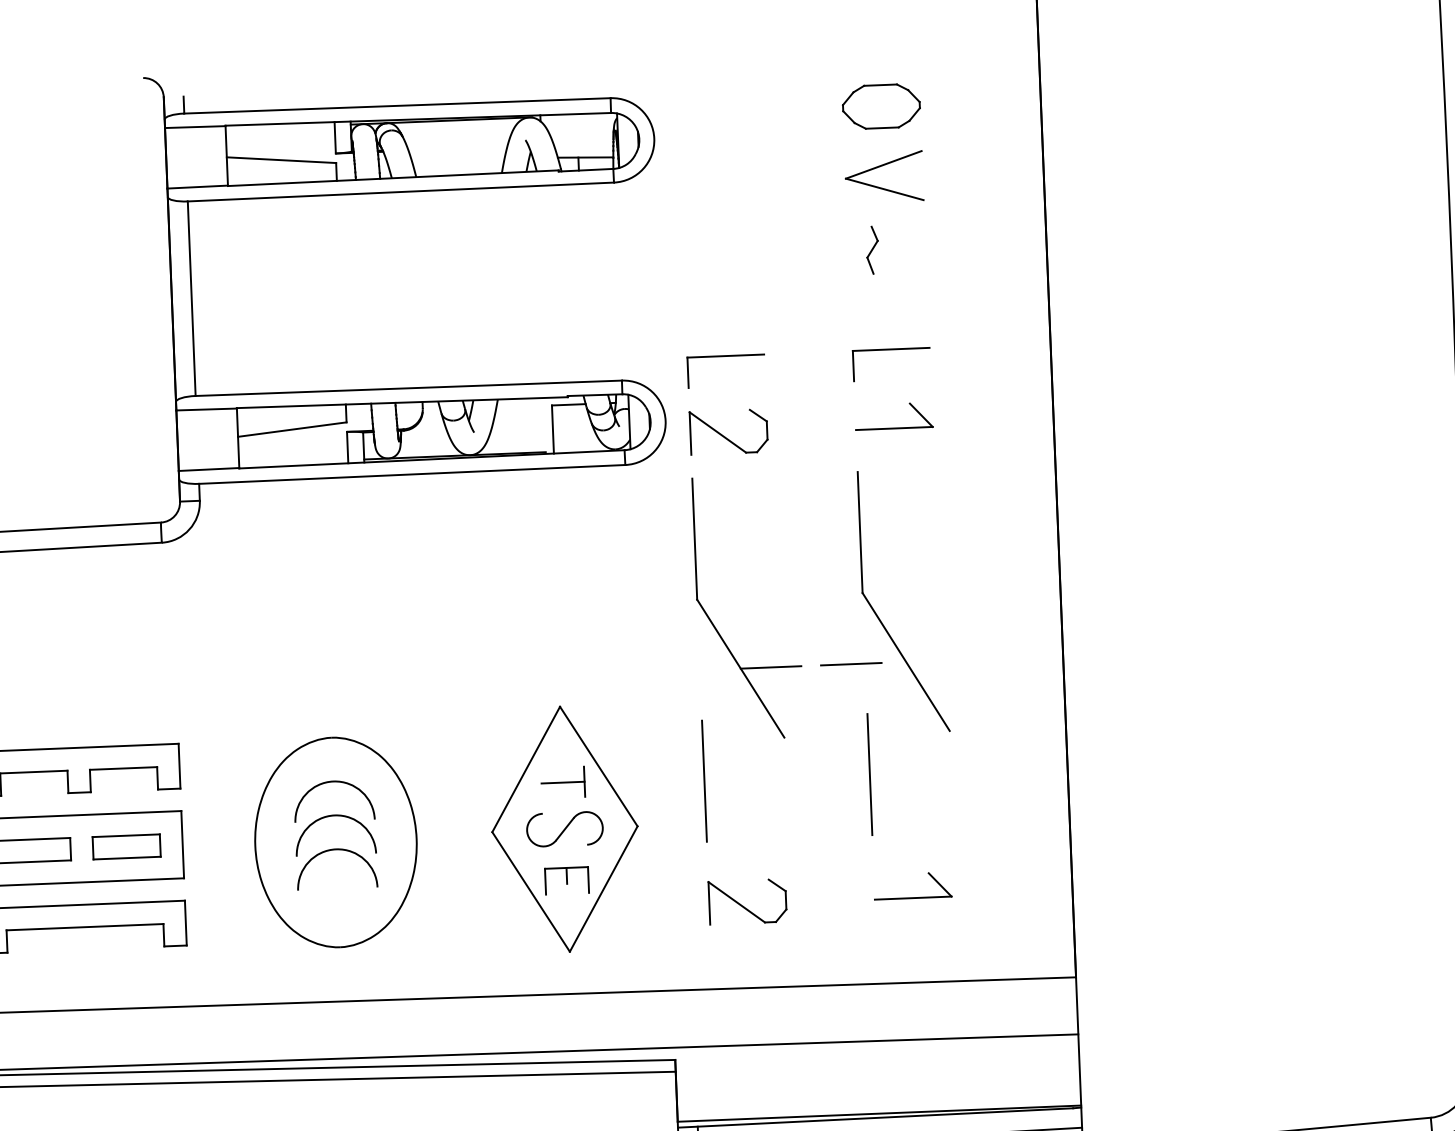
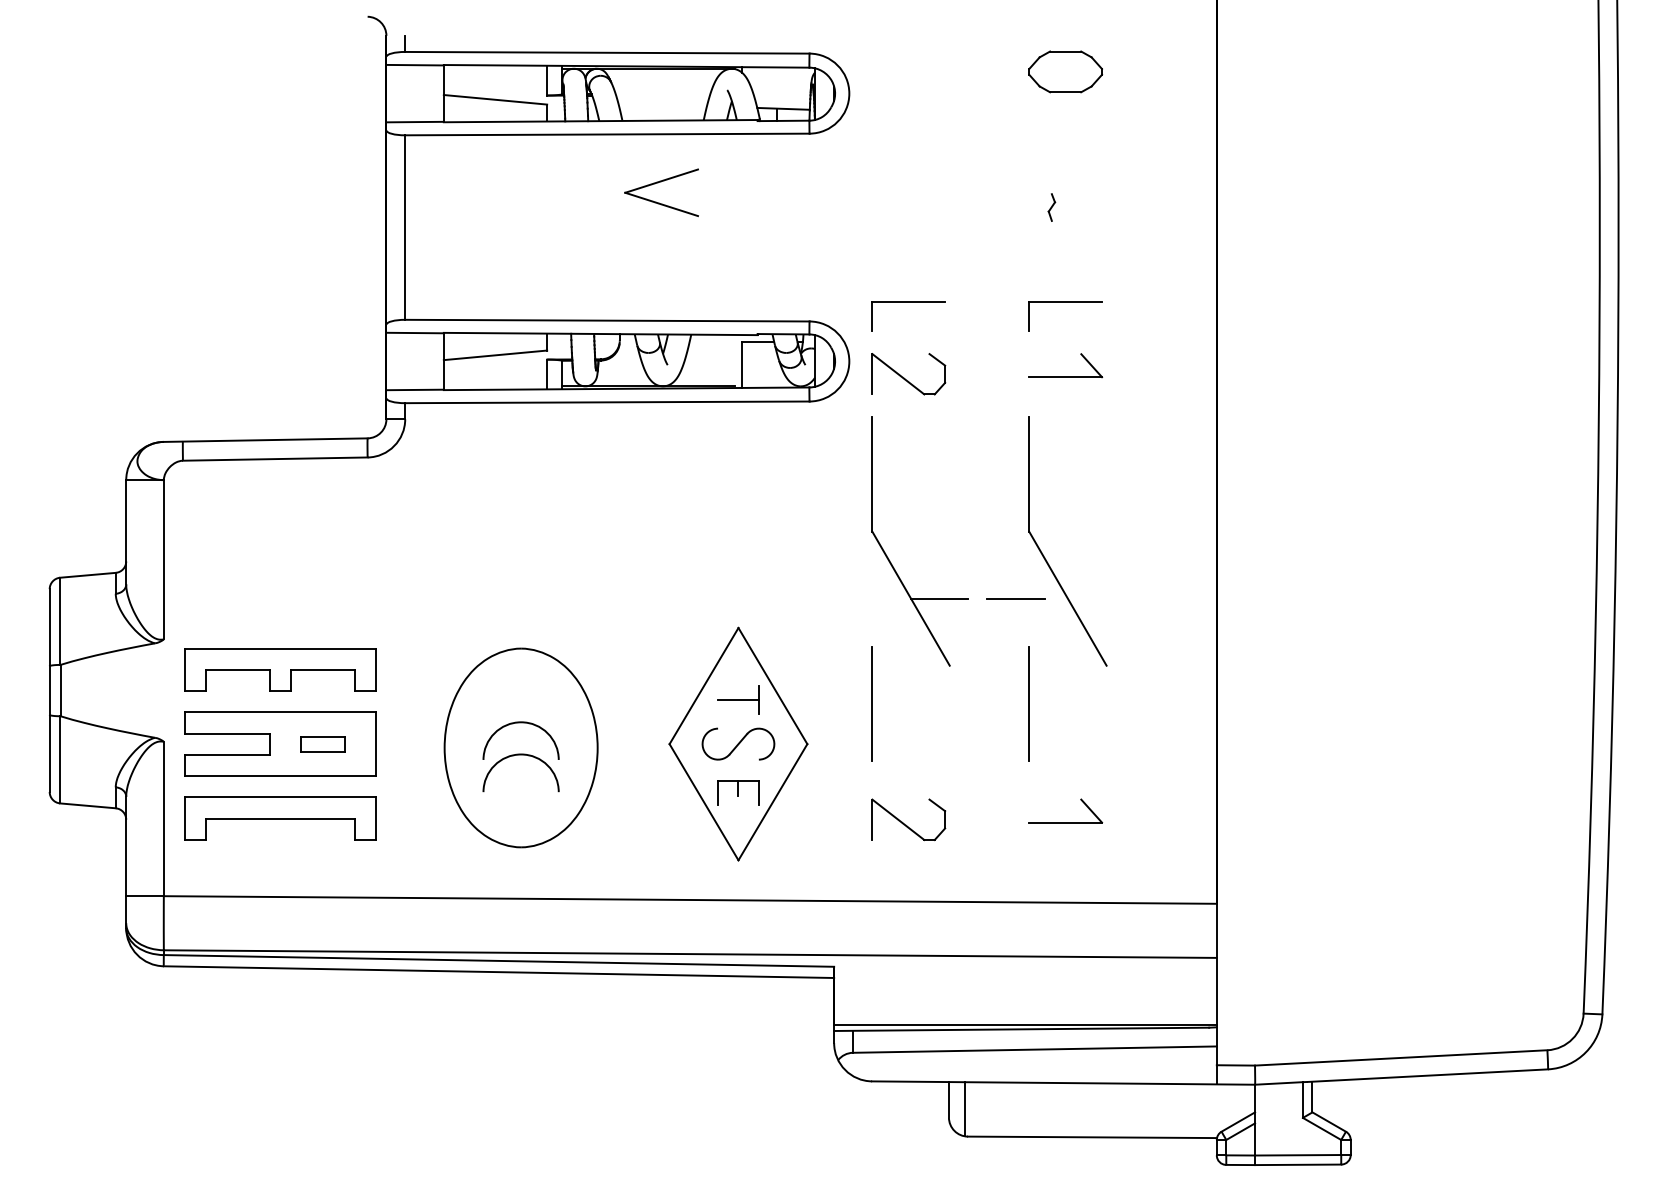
part: (880, 167) -> (658, 183), moved
part: (872, 250) -> (1051, 207), size x0.6
curve: (330, 783) -> (518, 691), removed
part: (126, 847) -> (322, 744), size x0.7

